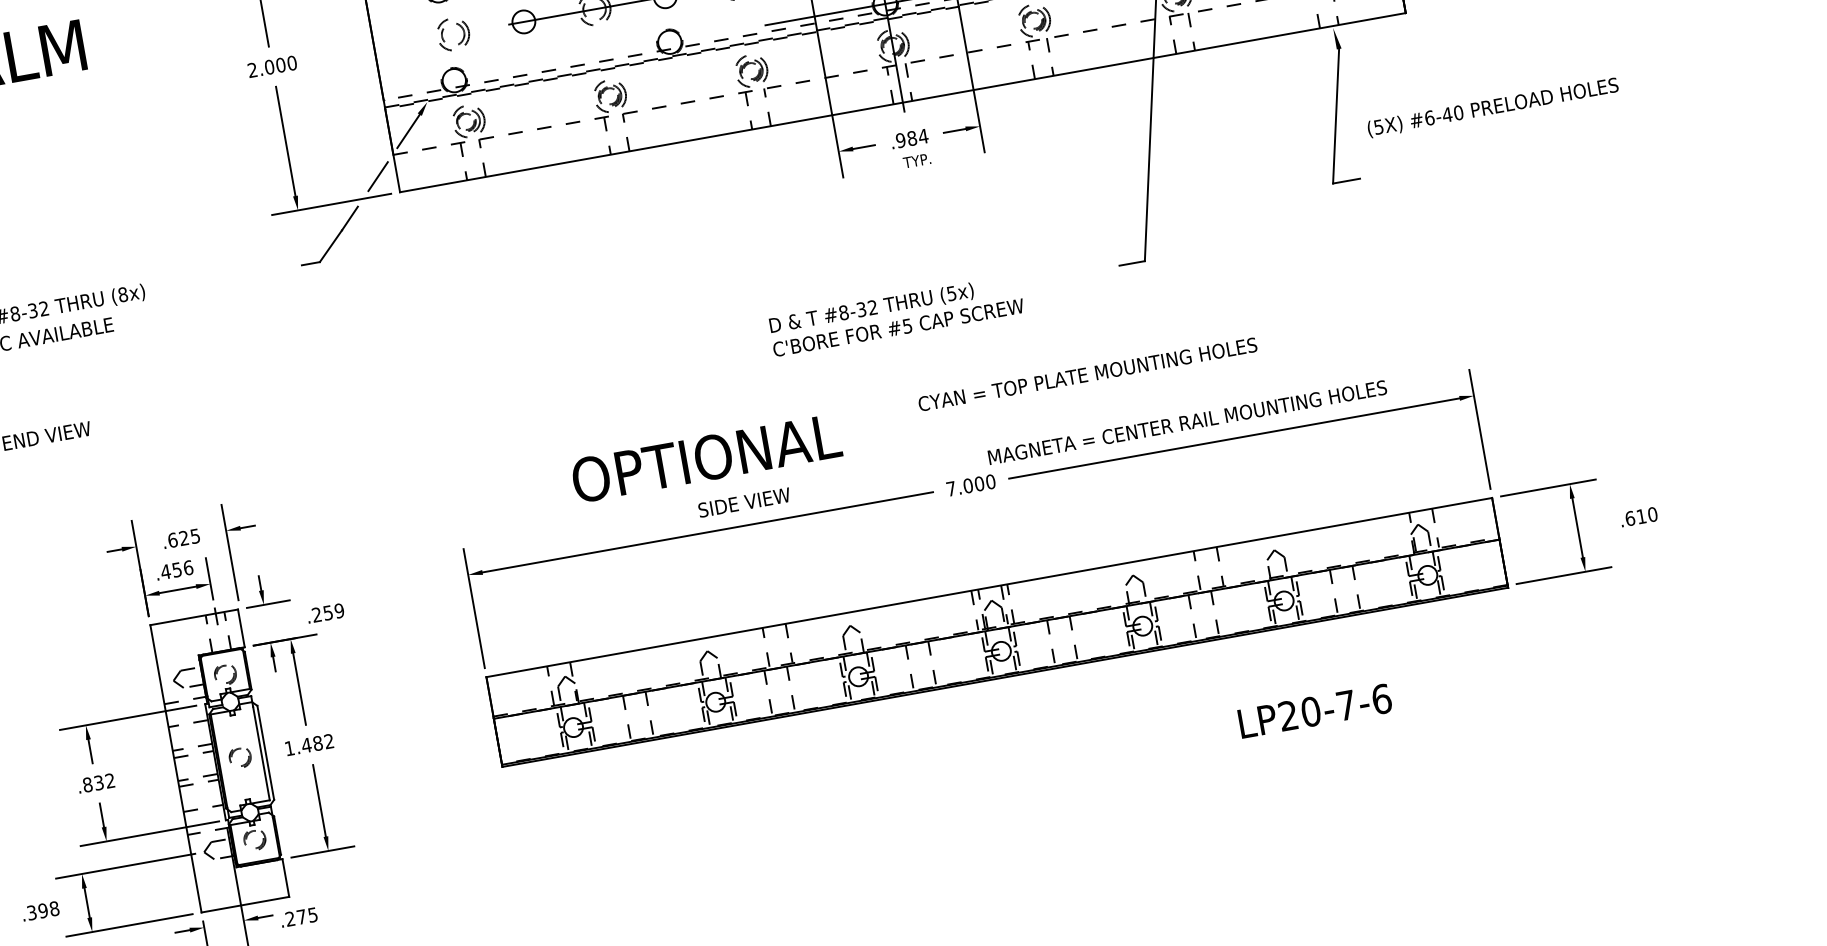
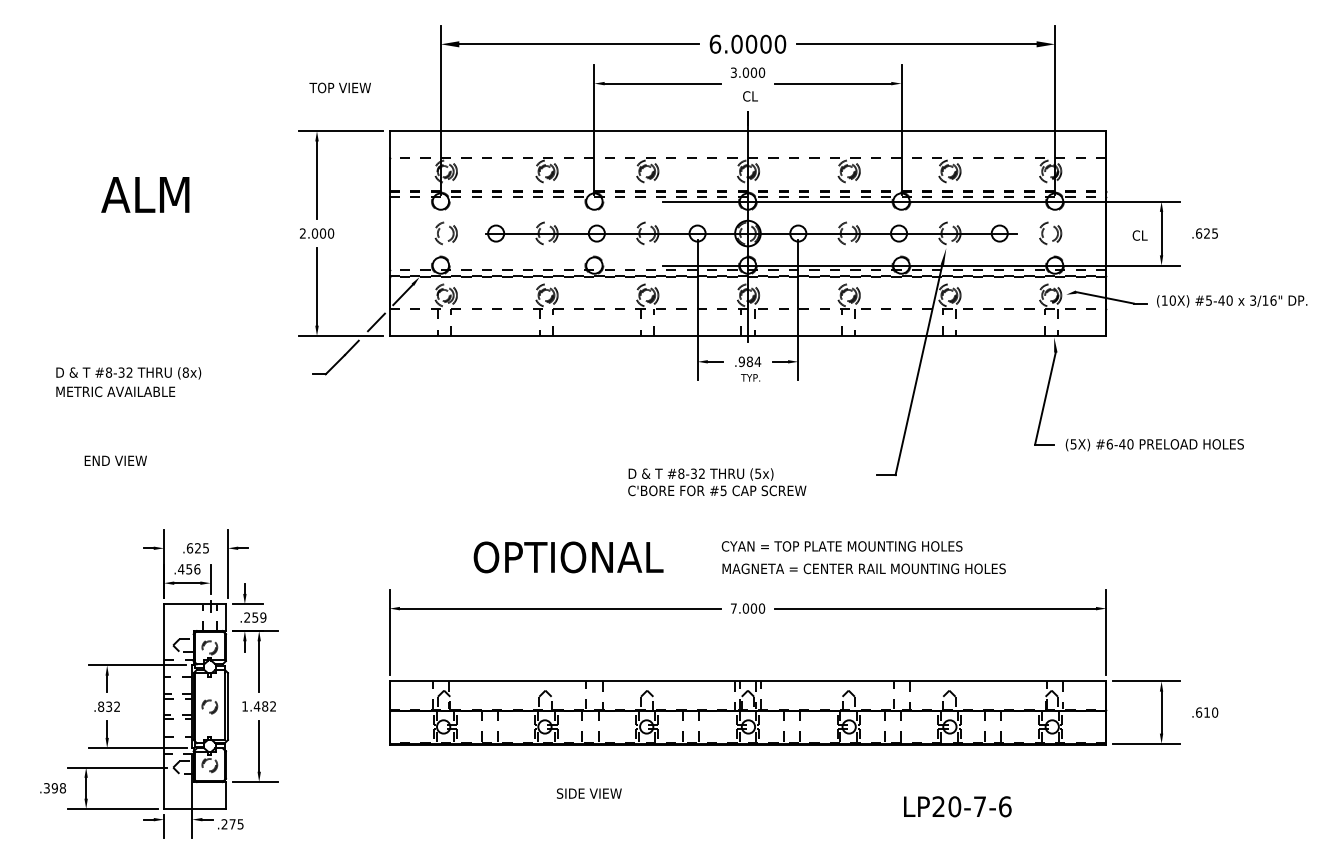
text: (1492, 108) -> (1154, 445), moved
text: (1186, 422) -> (863, 568), moved
text: (744, 502) -> (589, 793), moved
text: (325, 613) -> (253, 617), moved

